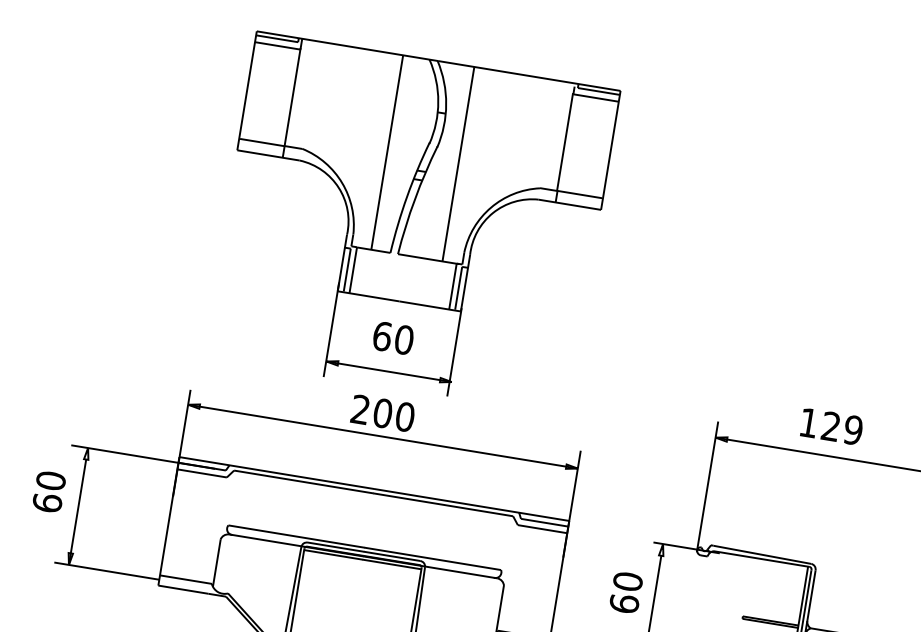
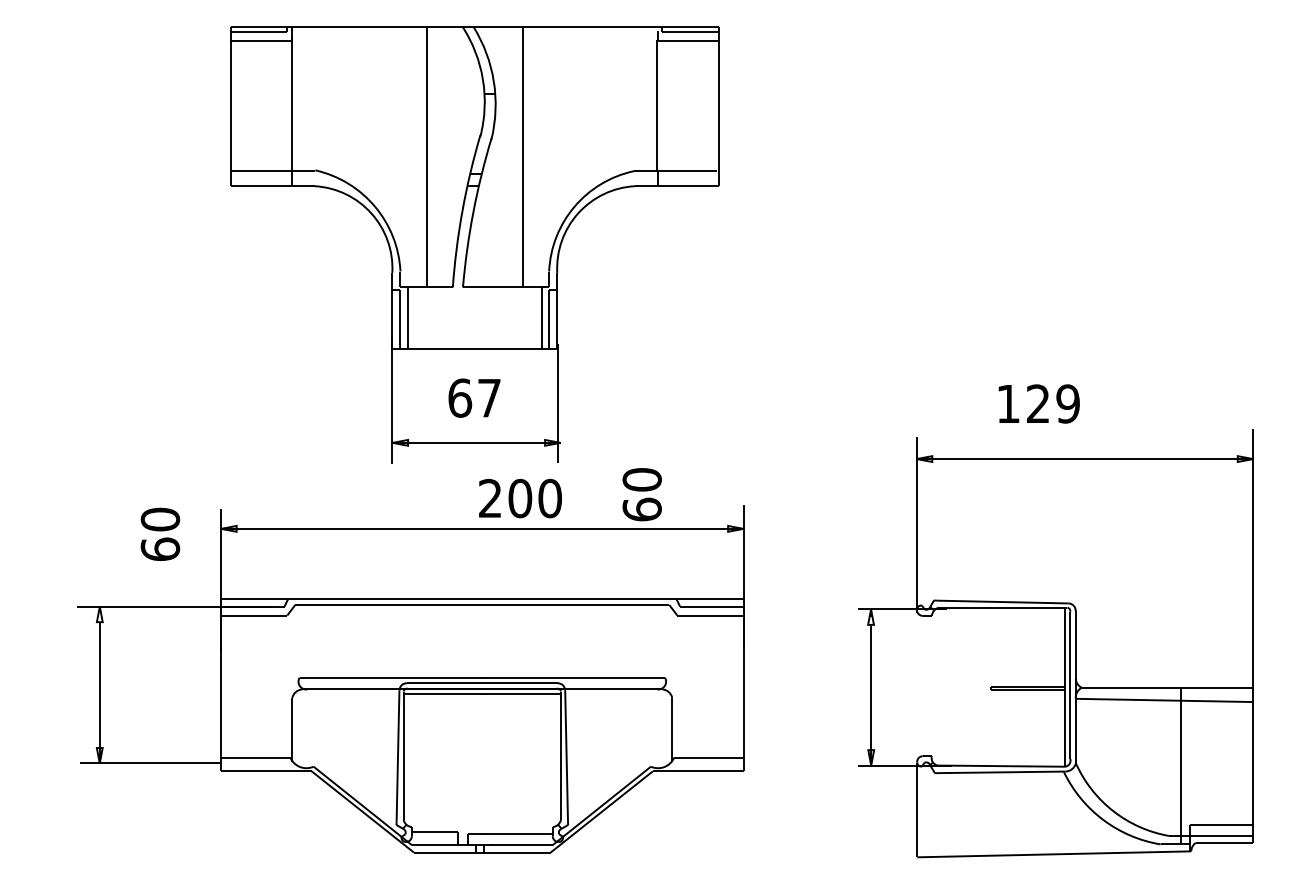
text: (404, 339) -> (489, 397), 0 -> 7
text: (383, 413) -> (520, 498), moved
text: (831, 426) -> (1038, 403), moved
text: (49, 491) -> (160, 533), moved
text: (625, 592) -> (641, 494), moved

